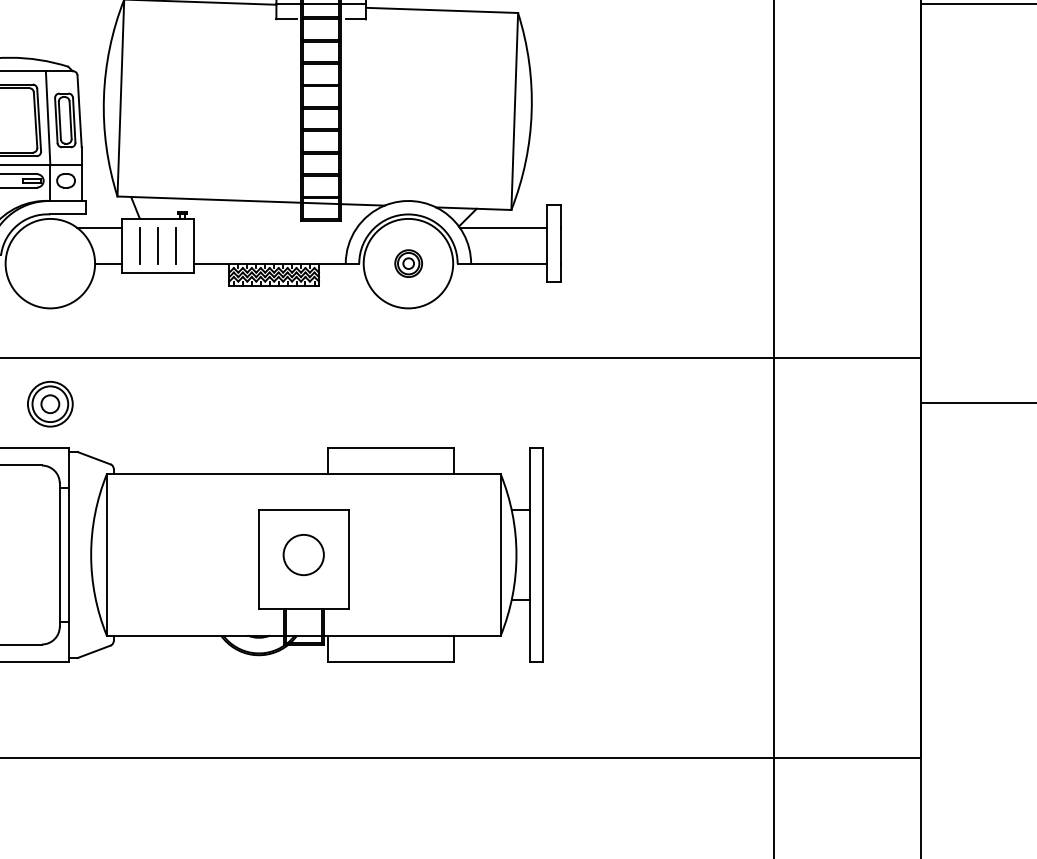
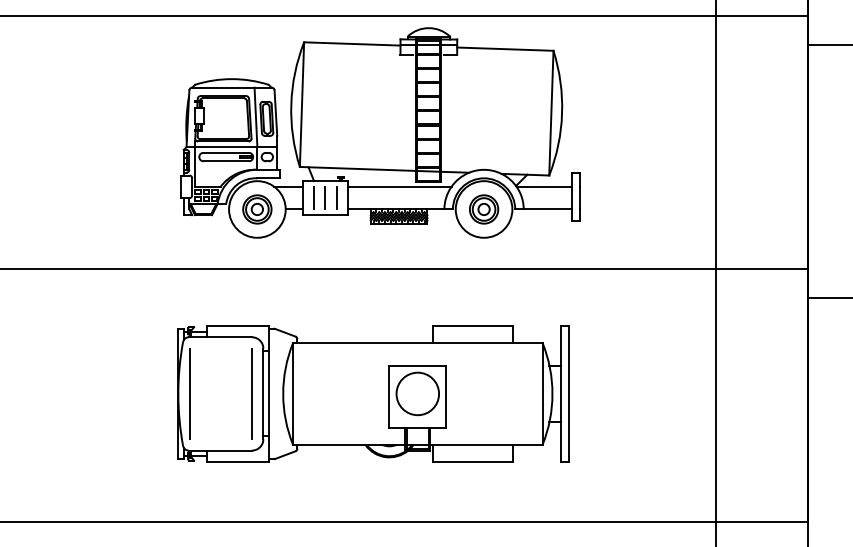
line: (274, 227) -> (399, 186), added
part: (409, 263) -> (484, 209), size x1.67
part: (50, 404) -> (257, 209), moved
line: (42, 554) -> (252, 393), added
circle: (303, 554) -> (417, 393), size x1.67

